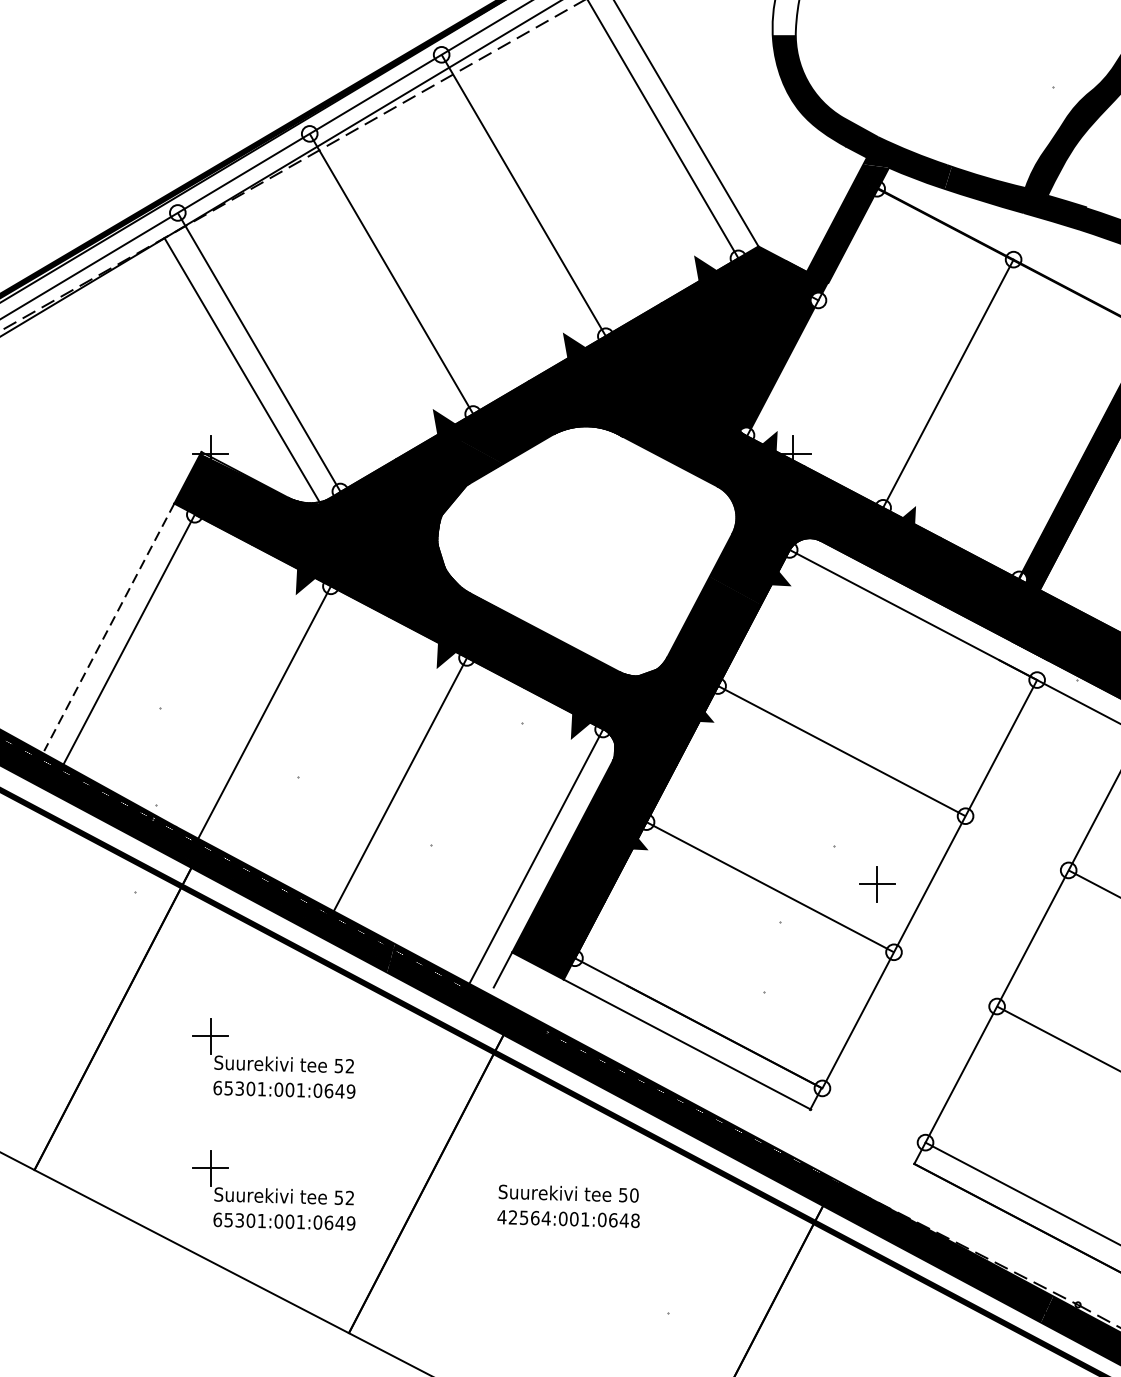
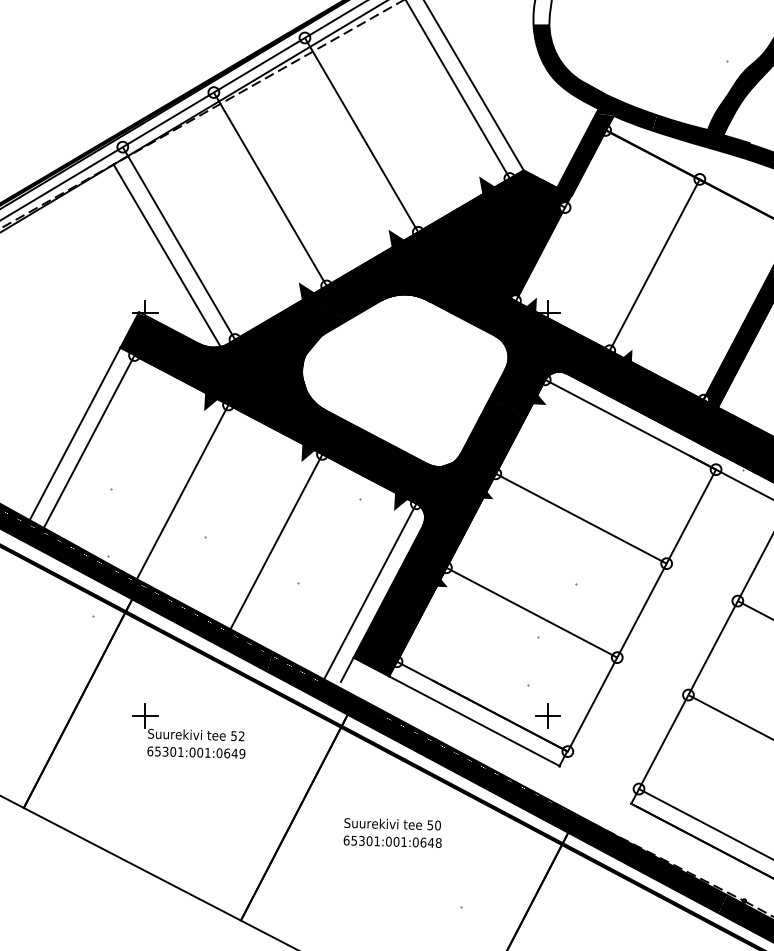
line: (109, 627) -> (75, 433), dashed -> solid
part: (876, 884) -> (547, 715), moved
part: (272, 1189) -> (188, 821), removed
text: (523, 1217) -> (361, 840), 42564:001:0648 -> 65301:001:0648

